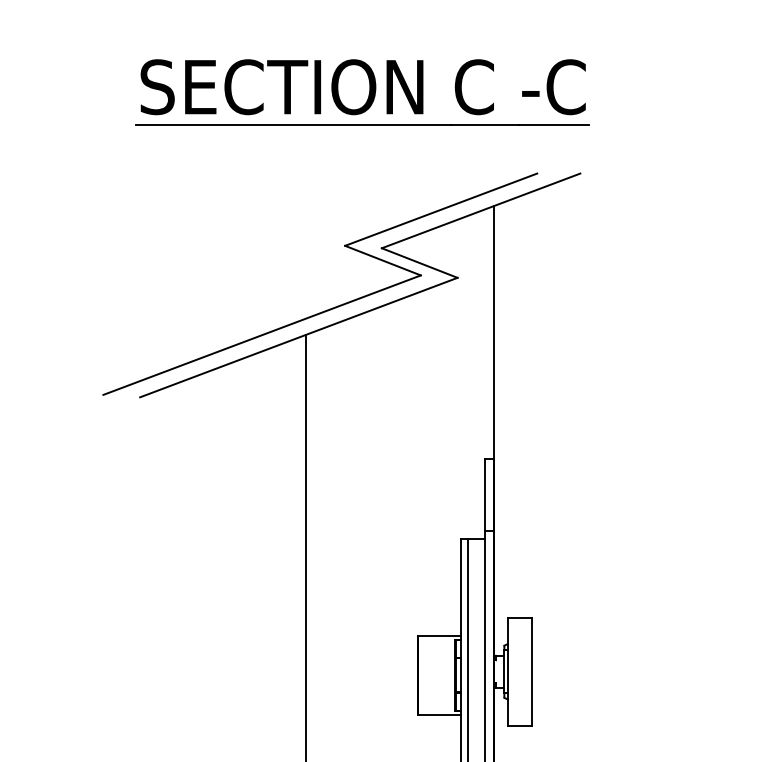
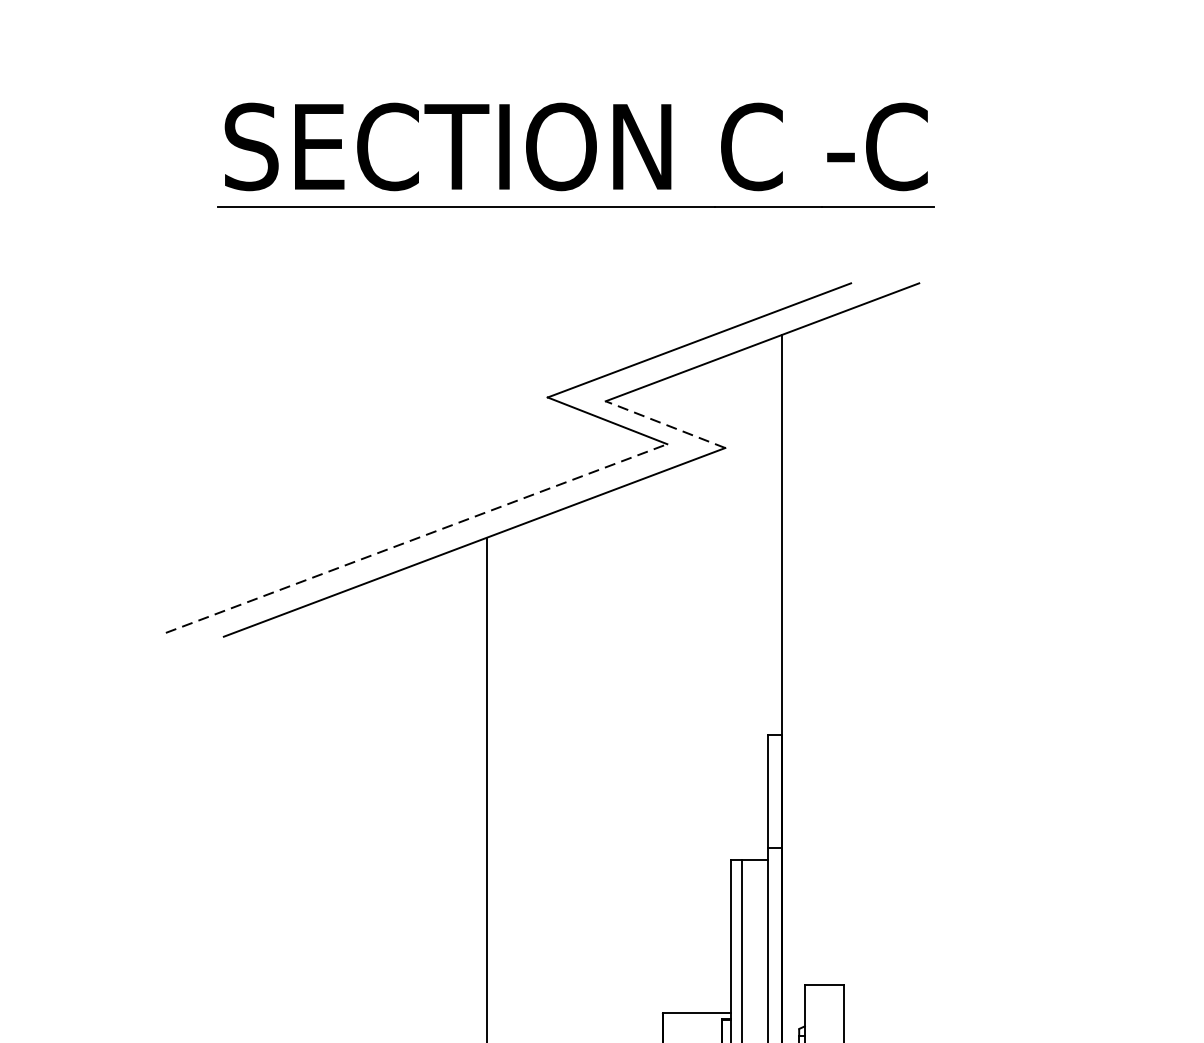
line: (419, 263) -> (665, 425), solid -> dashed
line: (262, 335) -> (417, 539), solid -> dashed

